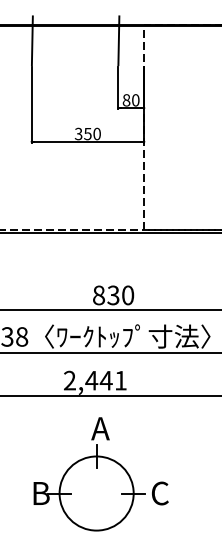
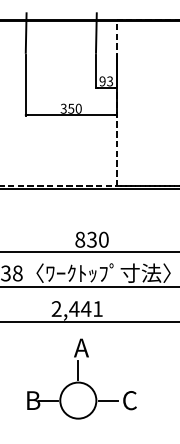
text: (130, 100) -> (105, 81), 80 -> 93
circle: (96, 493) -> (78, 400), size x0.6

